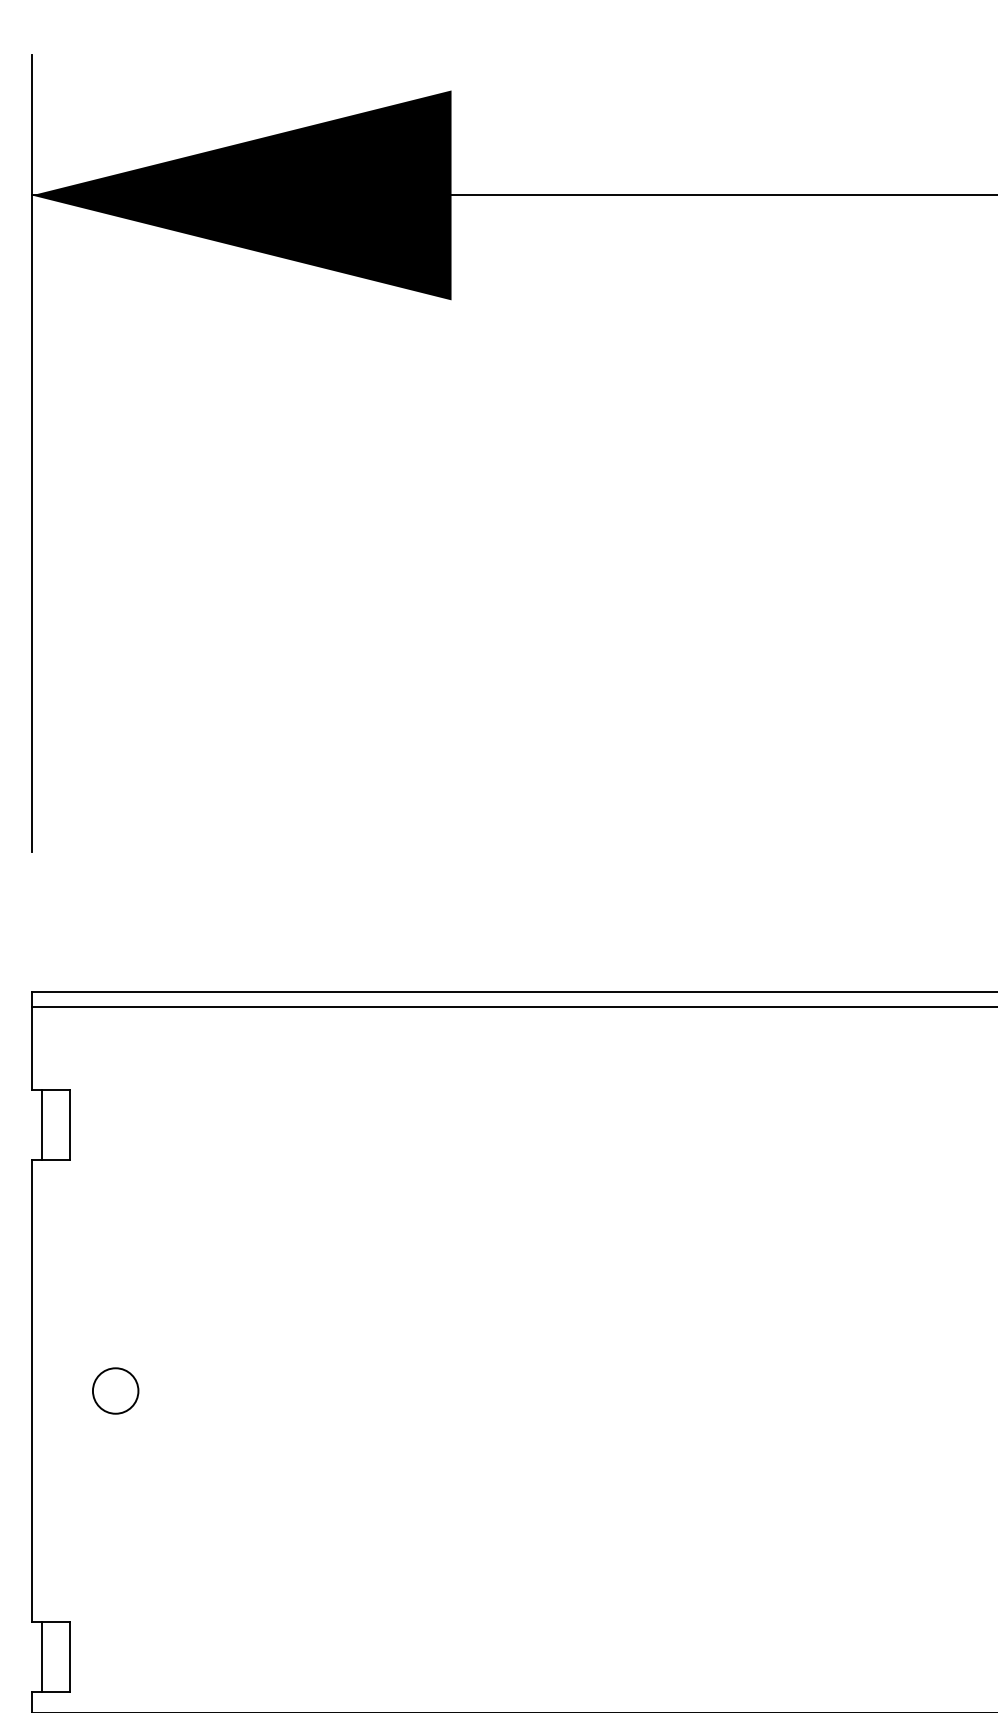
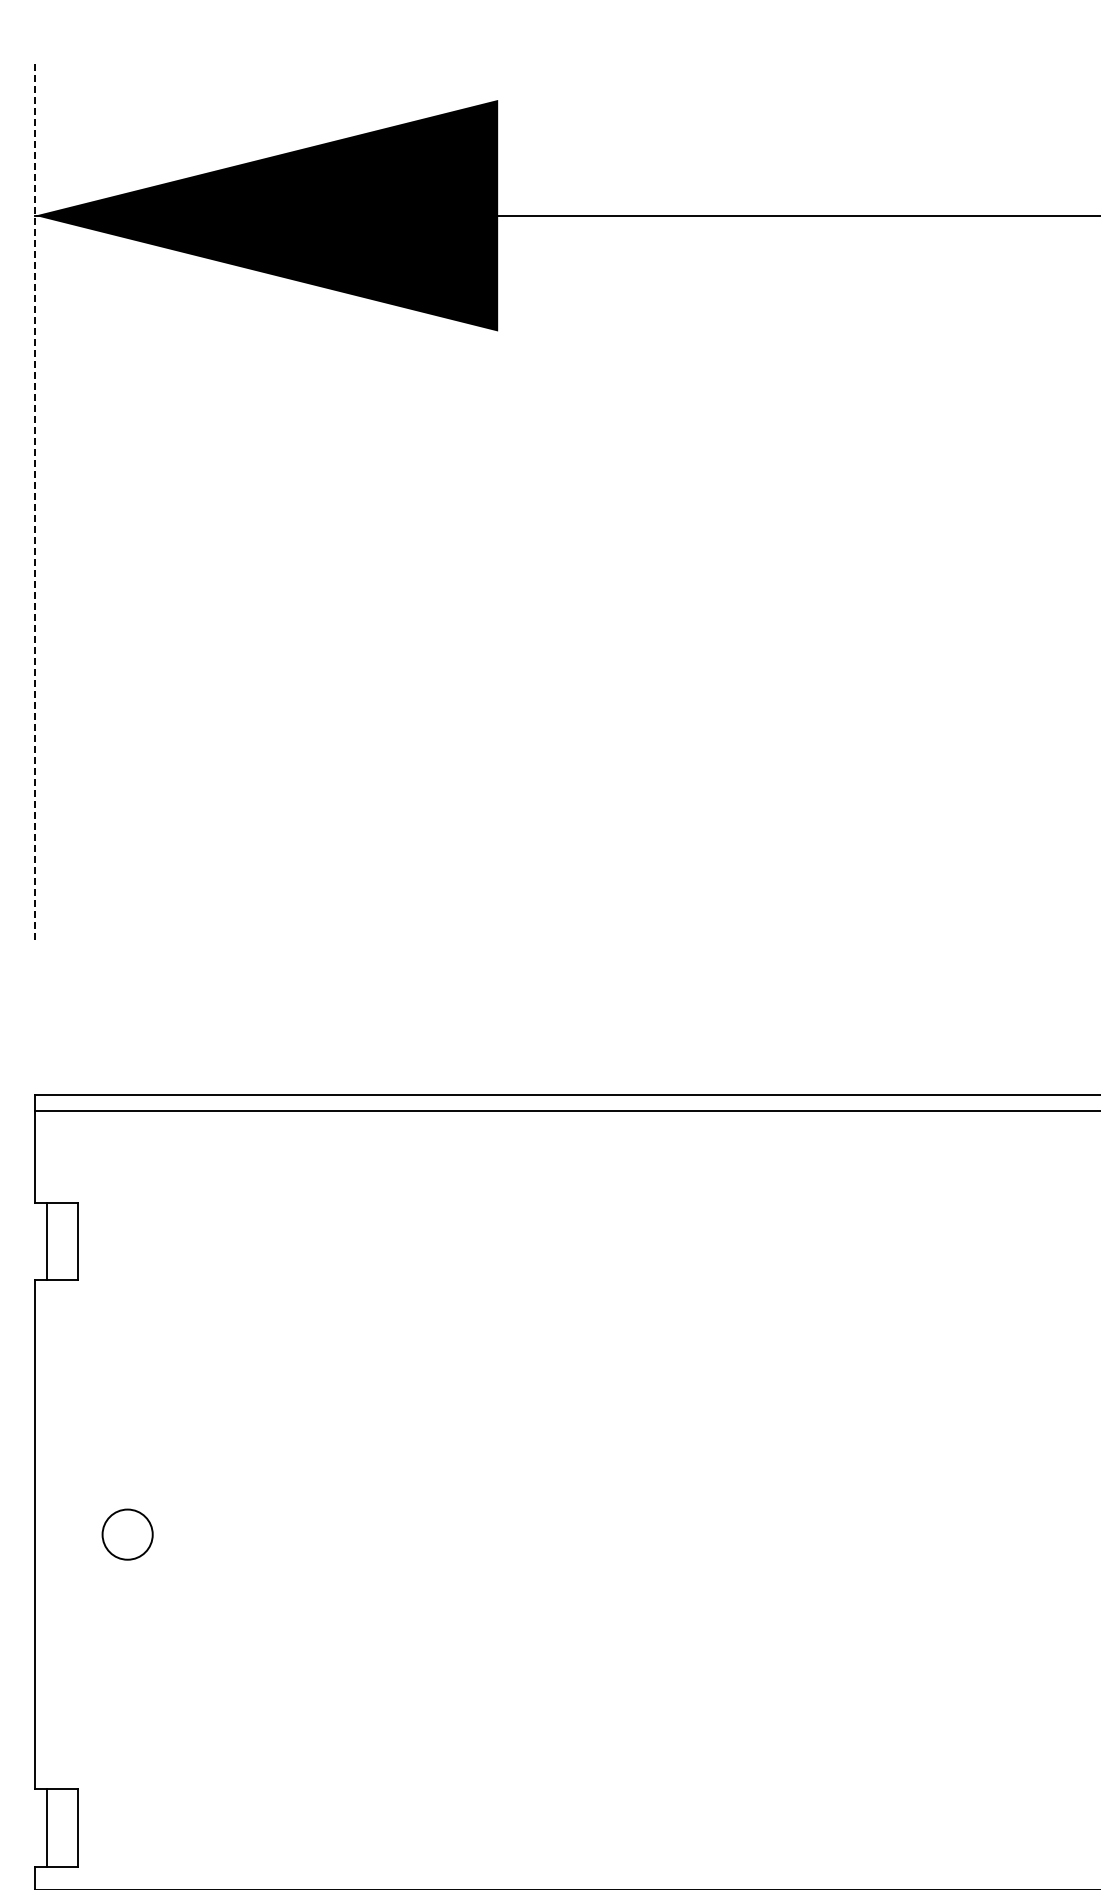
line: (32, 453) -> (35, 500), solid -> dashed

